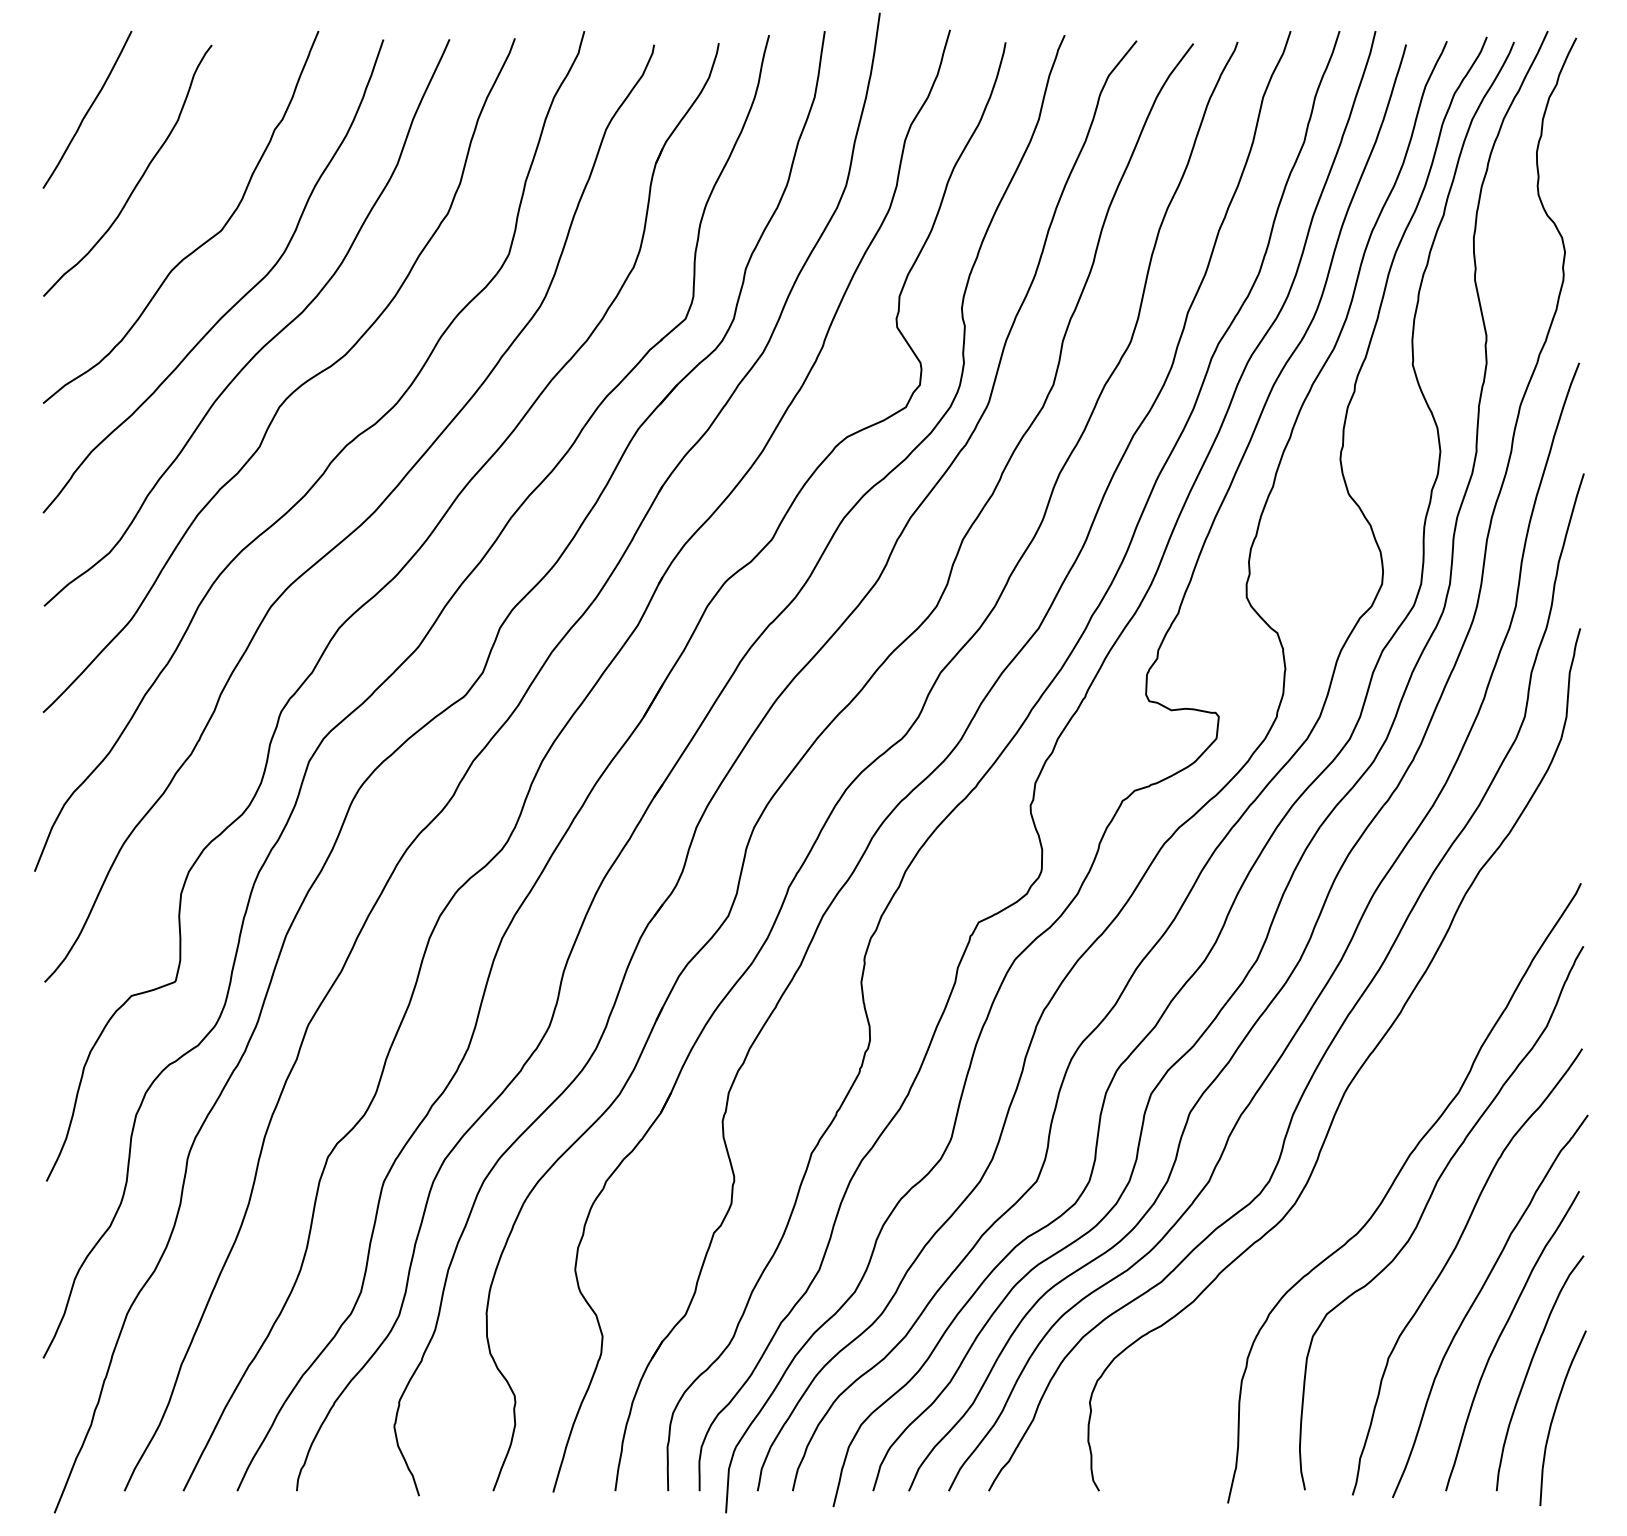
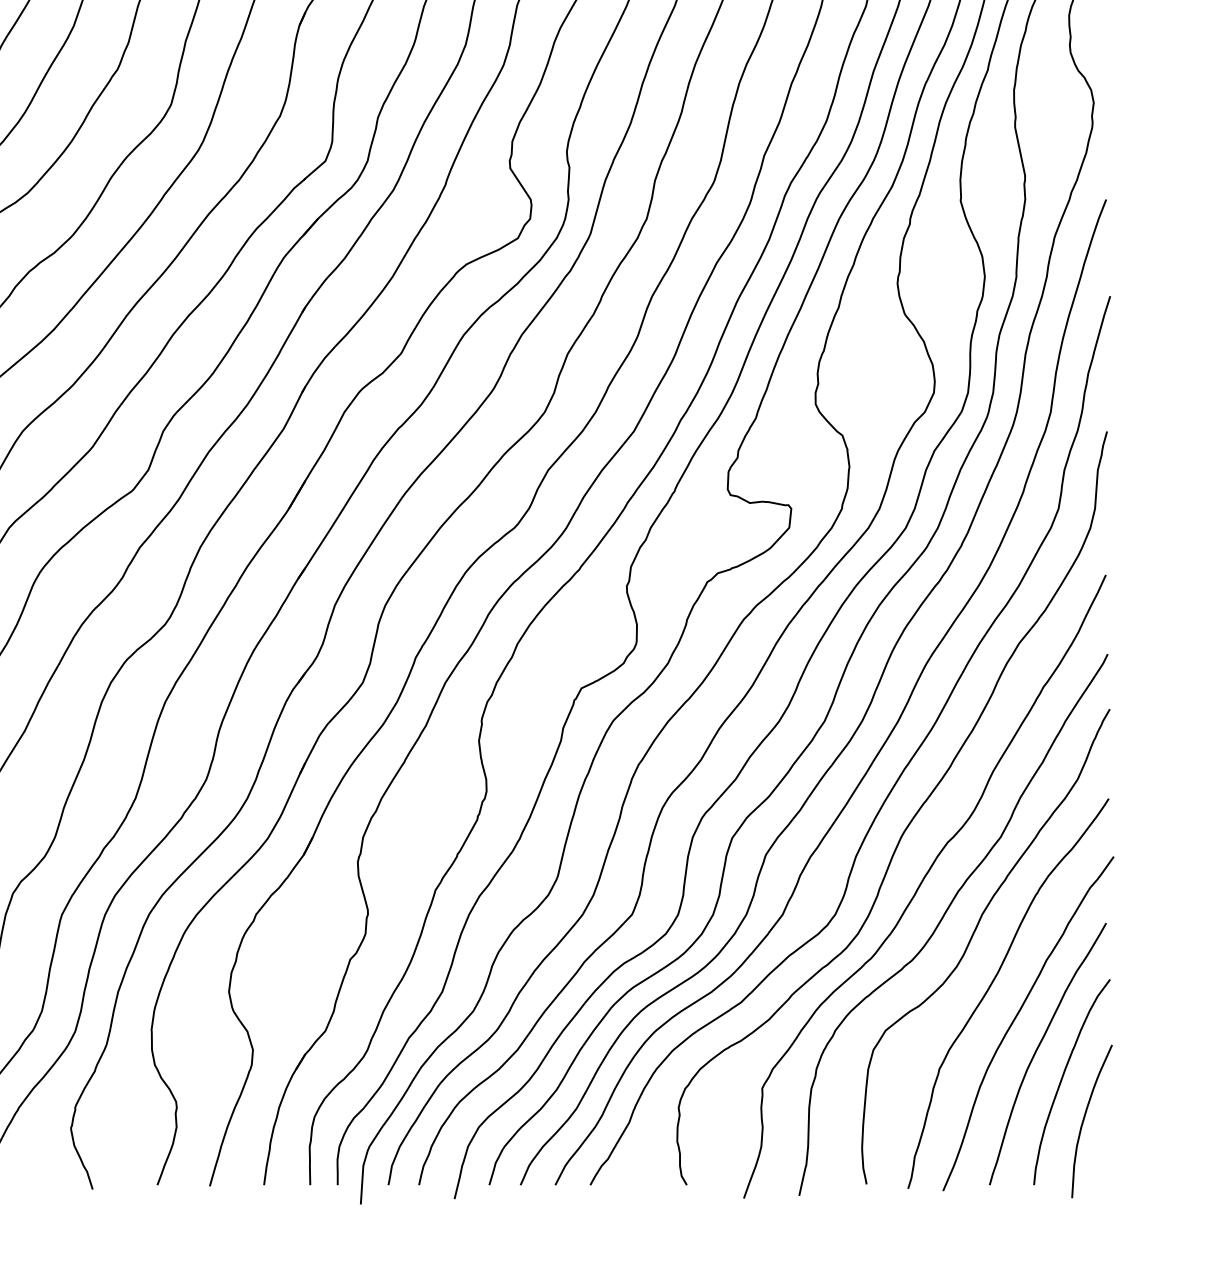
curve: (1367, 1147) -> (921, 884), added

